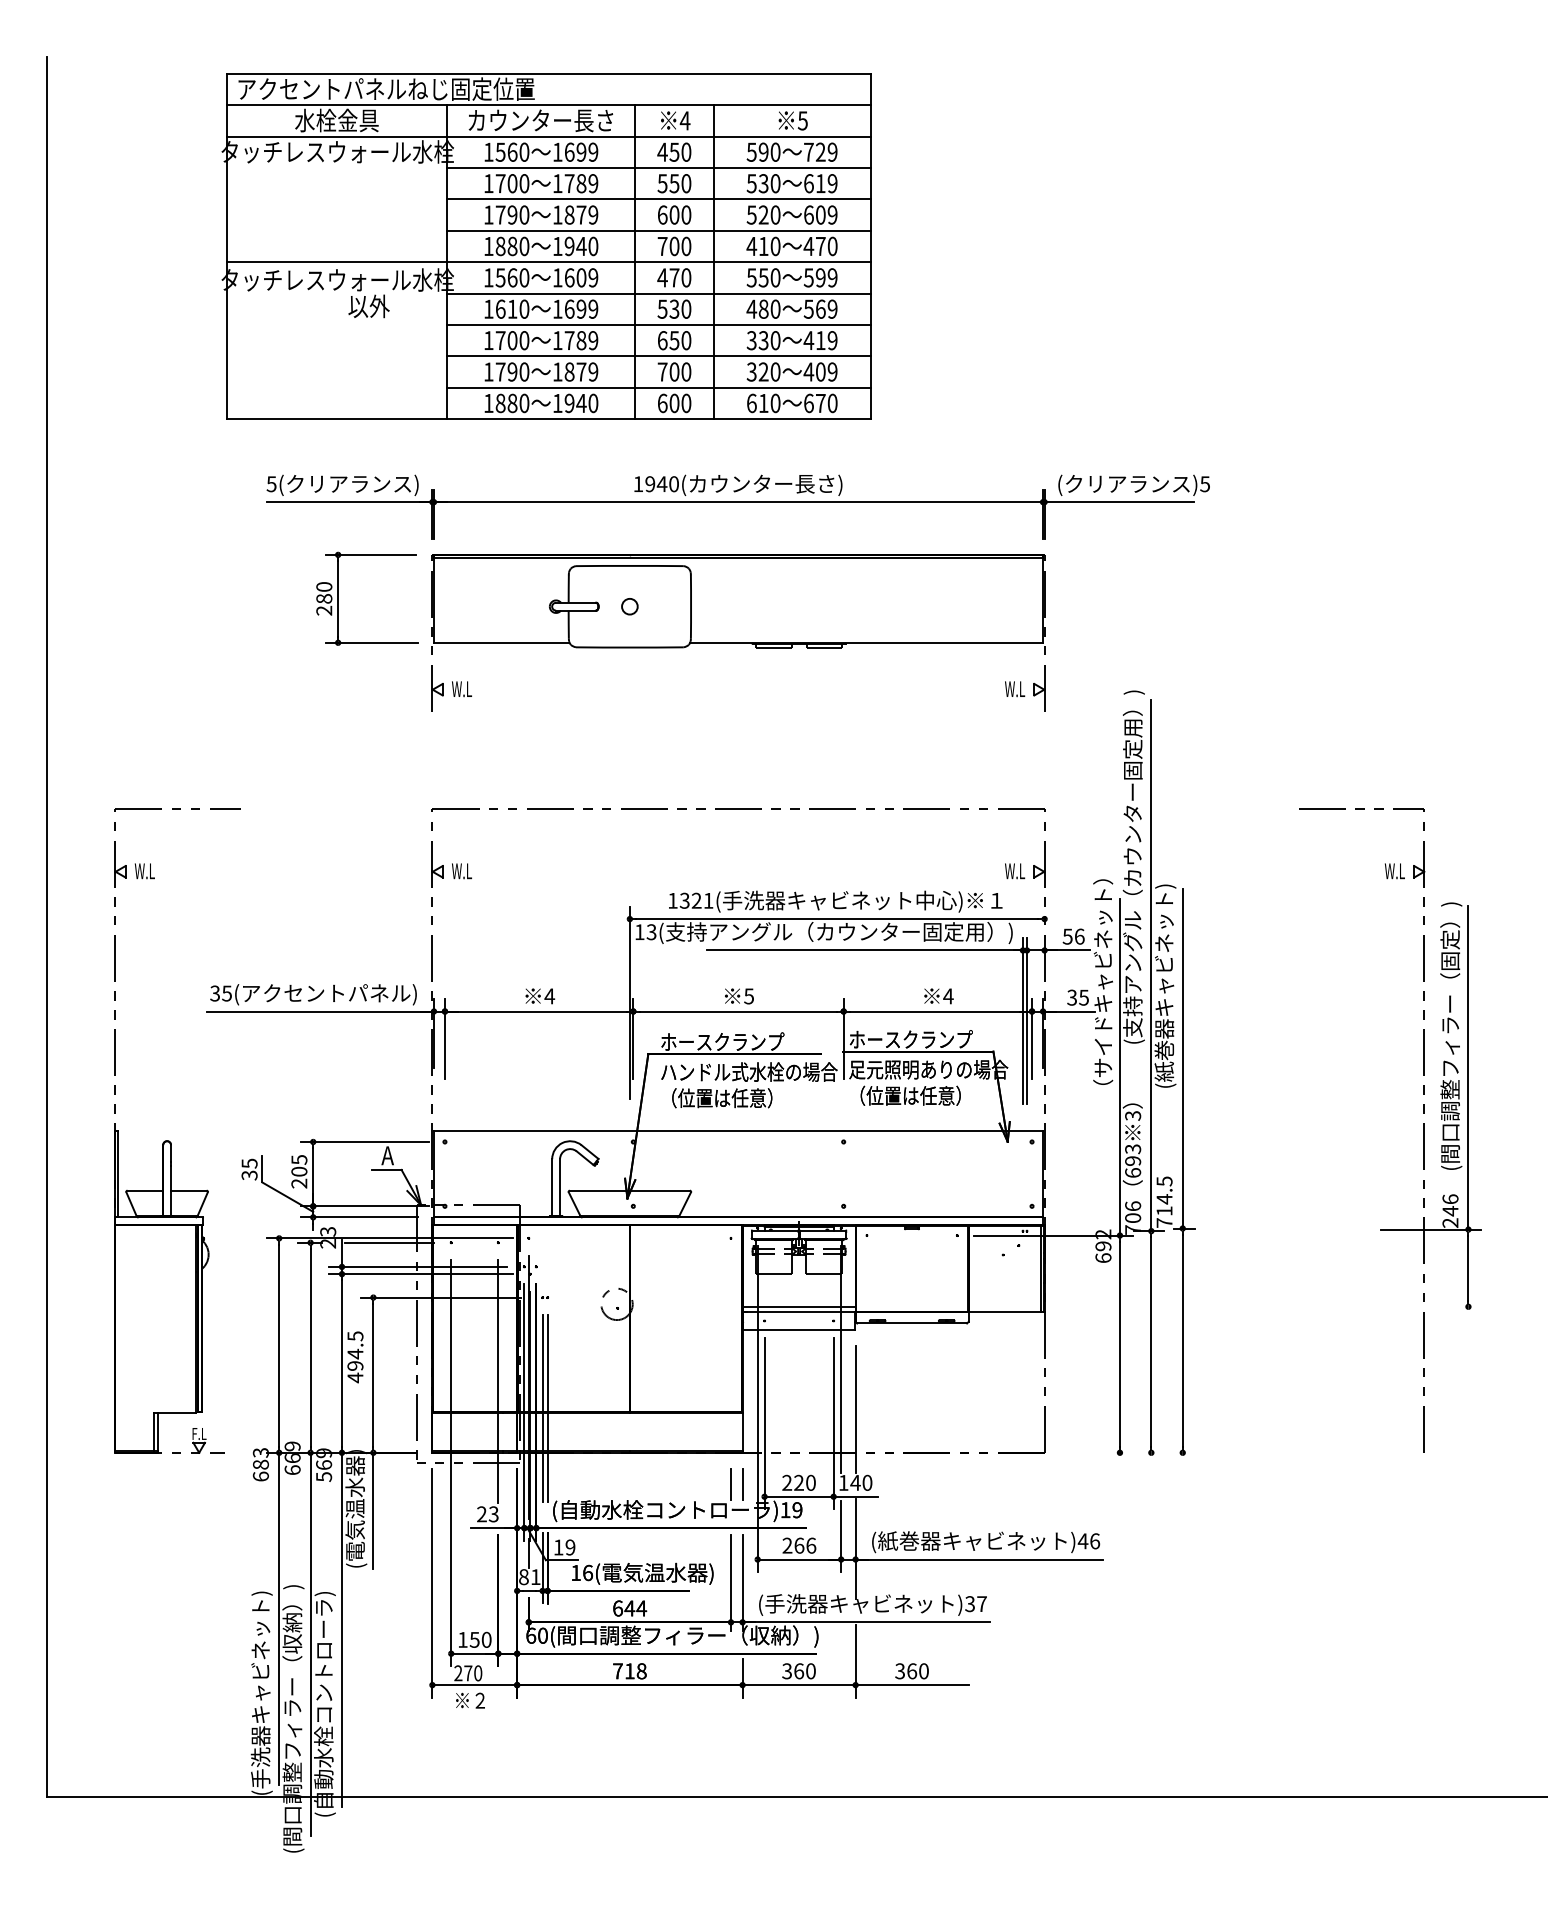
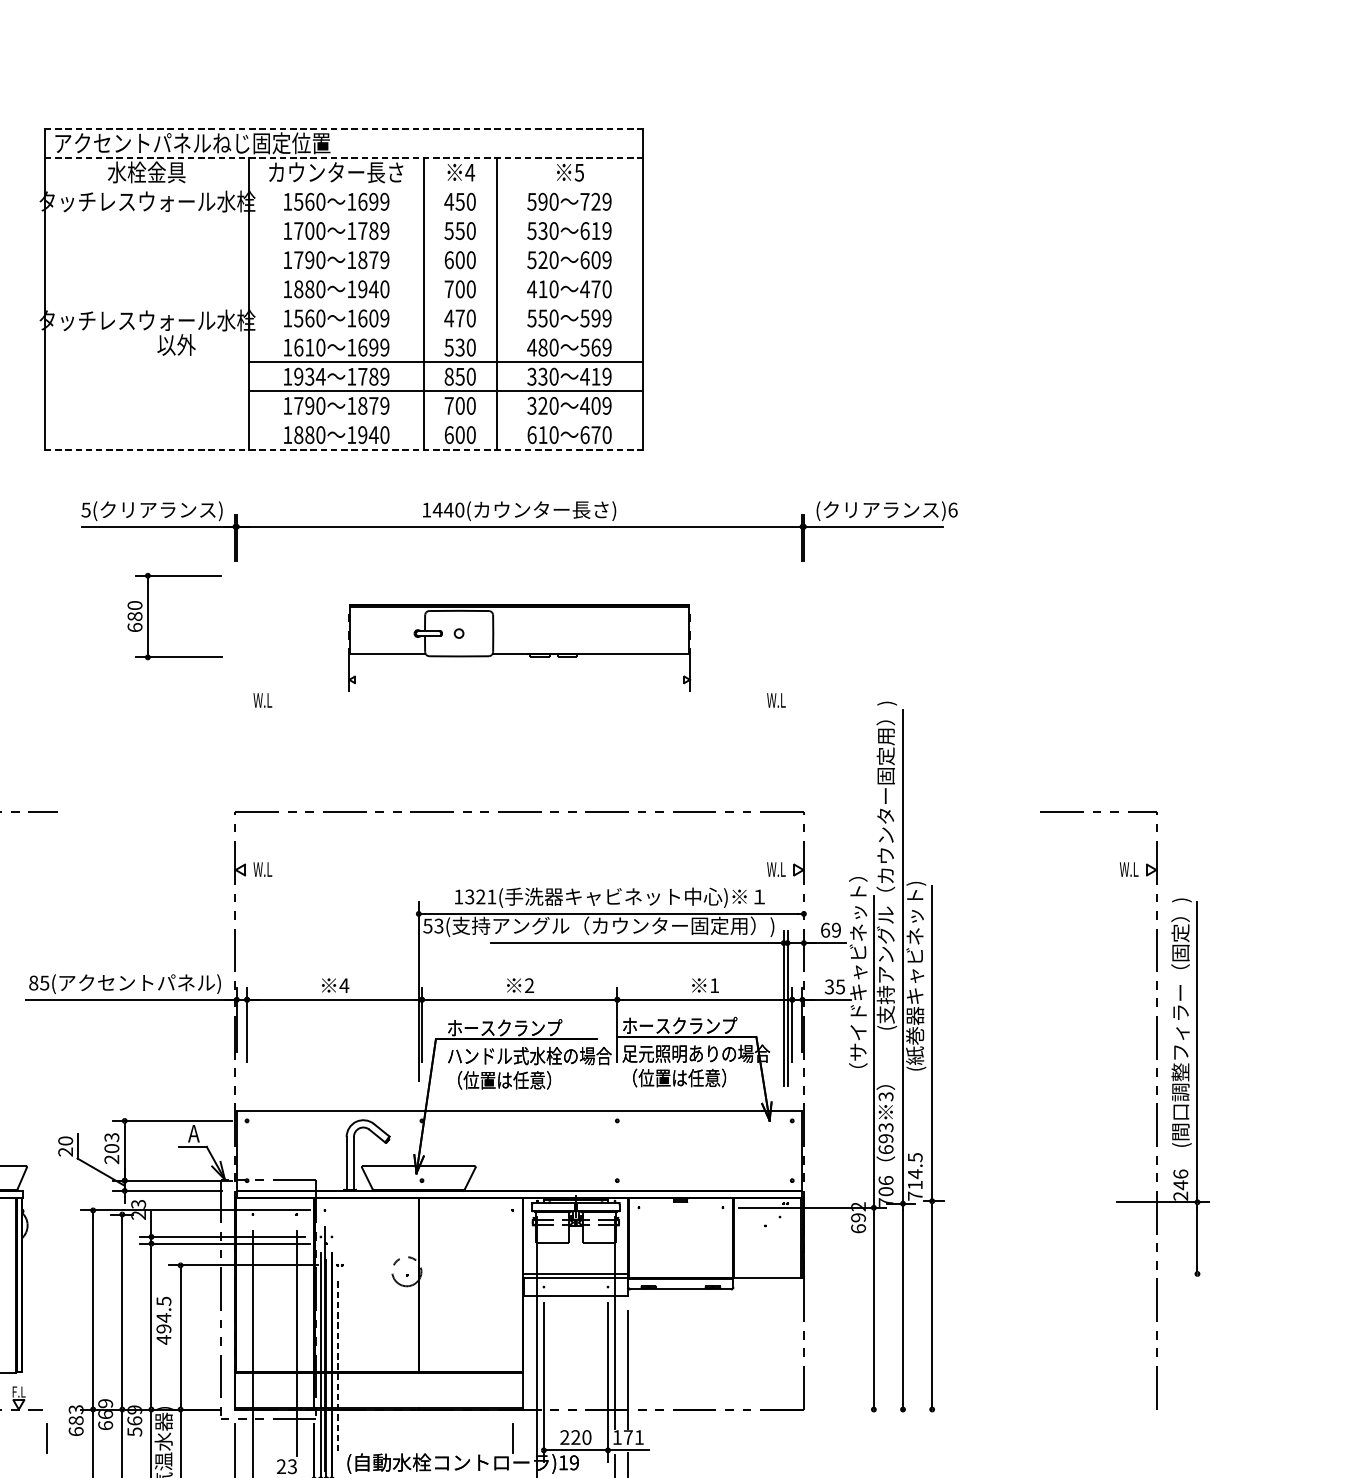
line: (549, 73) -> (344, 128), solid -> dashed
line: (549, 105) -> (344, 158), solid -> dashed
line: (548, 136) -> (343, 187), removed
line: (658, 167) -> (445, 216), removed
line: (658, 199) -> (445, 245), removed
line: (658, 230) -> (445, 274), removed
line: (548, 262) -> (343, 304), removed
line: (658, 293) -> (445, 333), removed
text: (512, 340) -> (309, 376), 1700 -> 1934
text: (662, 340) -> (449, 376), 650 -> 850
line: (658, 387) -> (445, 420), removed
line: (549, 419) -> (344, 450), solid -> dashed
text: (649, 484) -> (437, 510), 1940( -> 1440(
text: (1205, 484) -> (953, 510), )5 -> )6
text: (324, 610) -> (135, 627), 280 -> 680
part: (738, 632) -> (519, 647), size x0.6
text: (639, 932) -> (427, 926), 13( -> 53(
text: (1073, 936) -> (830, 930), 56 -> 69
text: (215, 993) -> (33, 983), 35( -> 85(
text: (749, 996) -> (529, 985), 5 -> 2
text: (948, 996) -> (714, 985), 4 -> 1
text: (298, 1159) -> (111, 1137), 205 -> 203
text: (249, 1169) -> (65, 1146), 35 -> 20
line: (389, 1242) -> (195, 1214), removed
line: (542, 1408) -> (337, 1368), solid -> dashed
line: (547, 1408) -> (342, 1368), removed
text: (861, 1482) -> (633, 1437), 140 -> 171
line: (742, 1484) -> (46, 1438), moved

